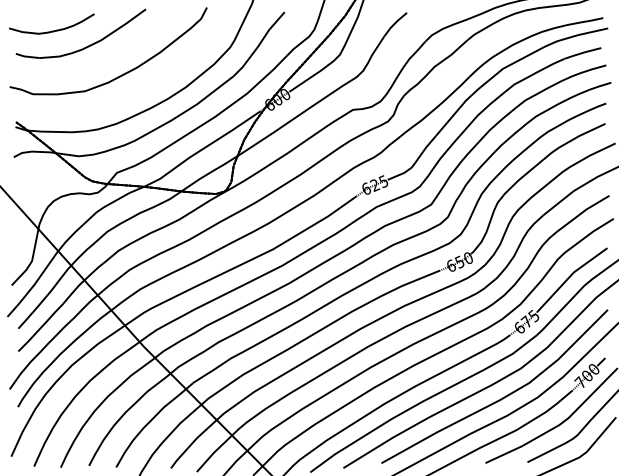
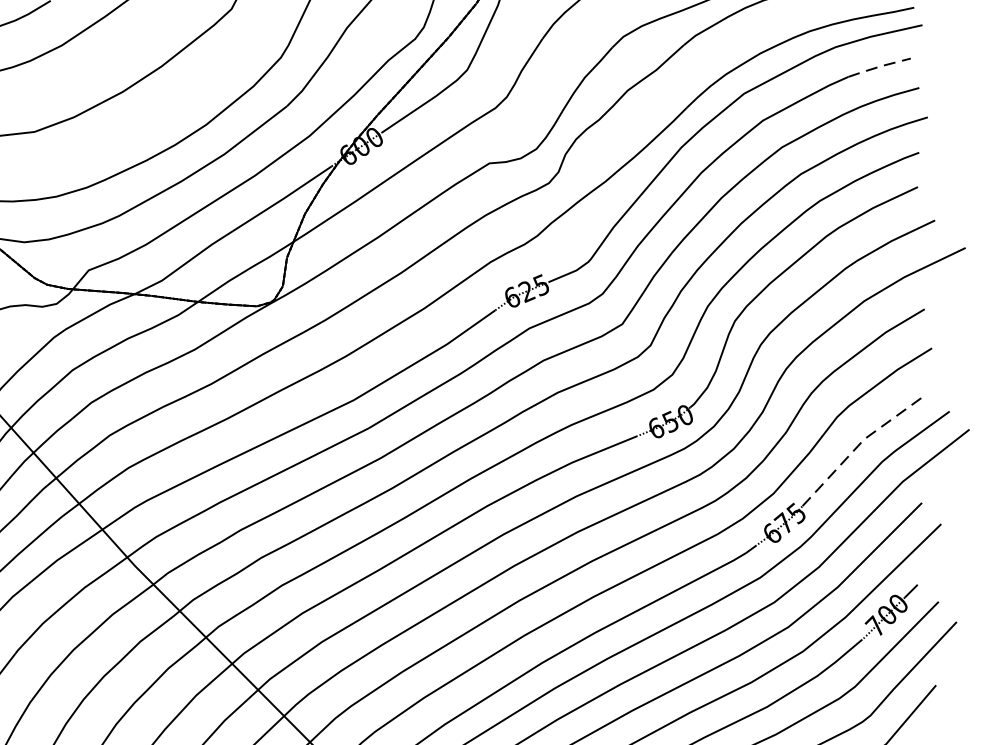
line: (582, 52) -> (878, 66), solid -> dashed
line: (569, 276) -> (856, 446), solid -> dashed

